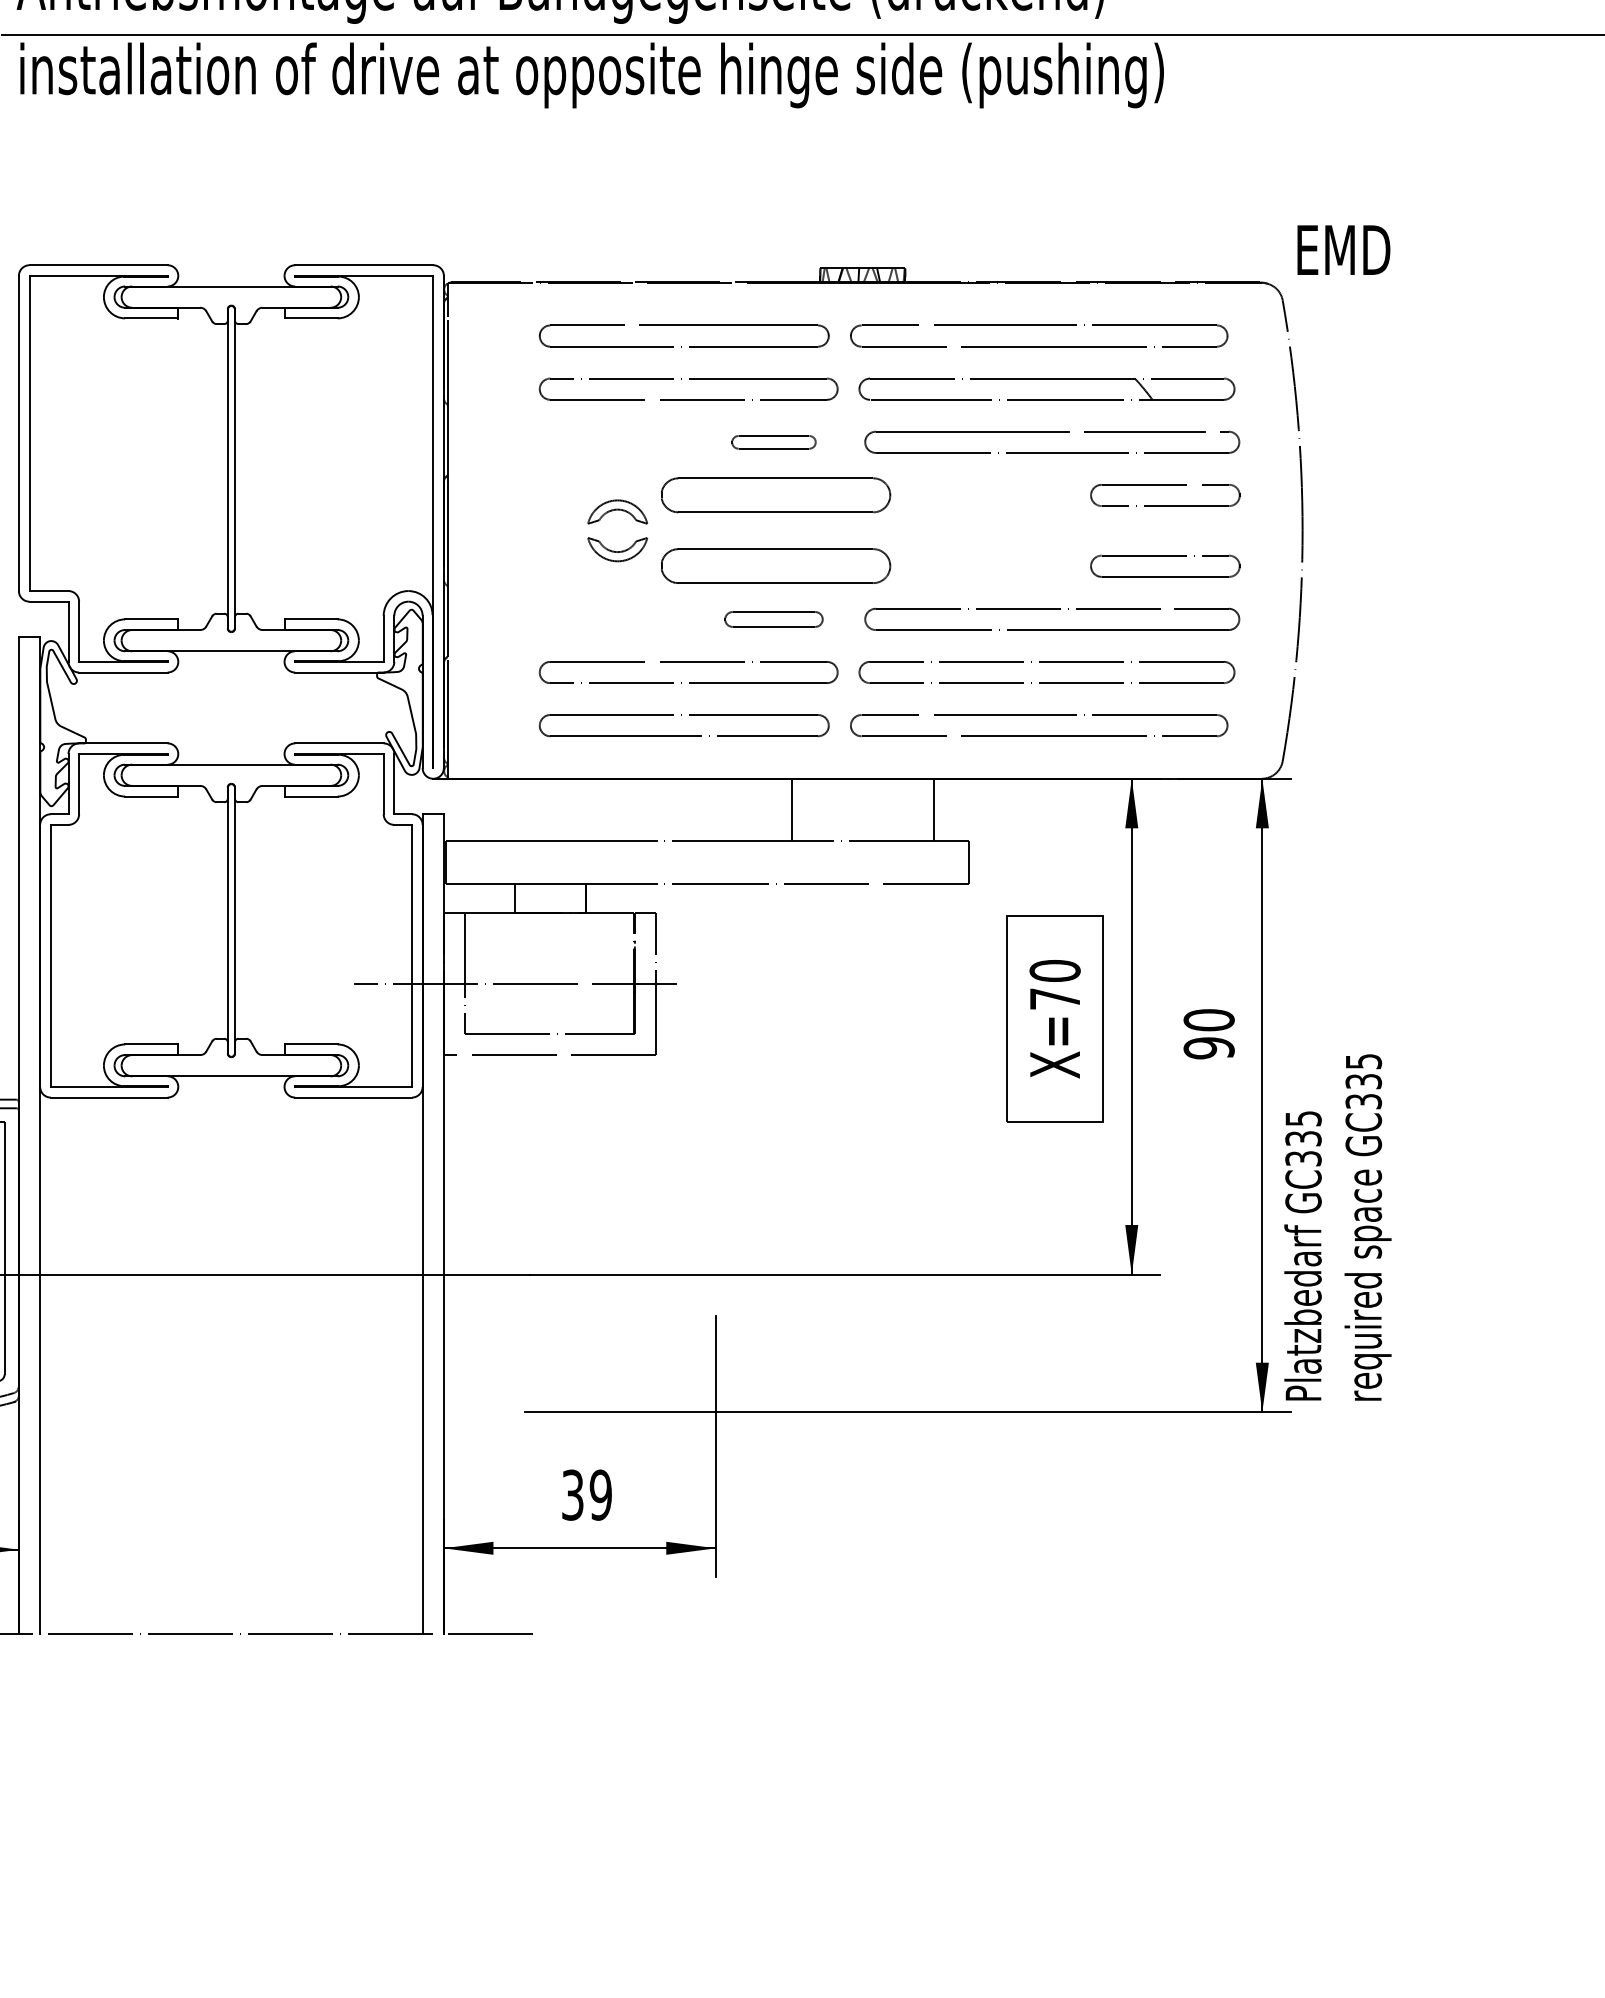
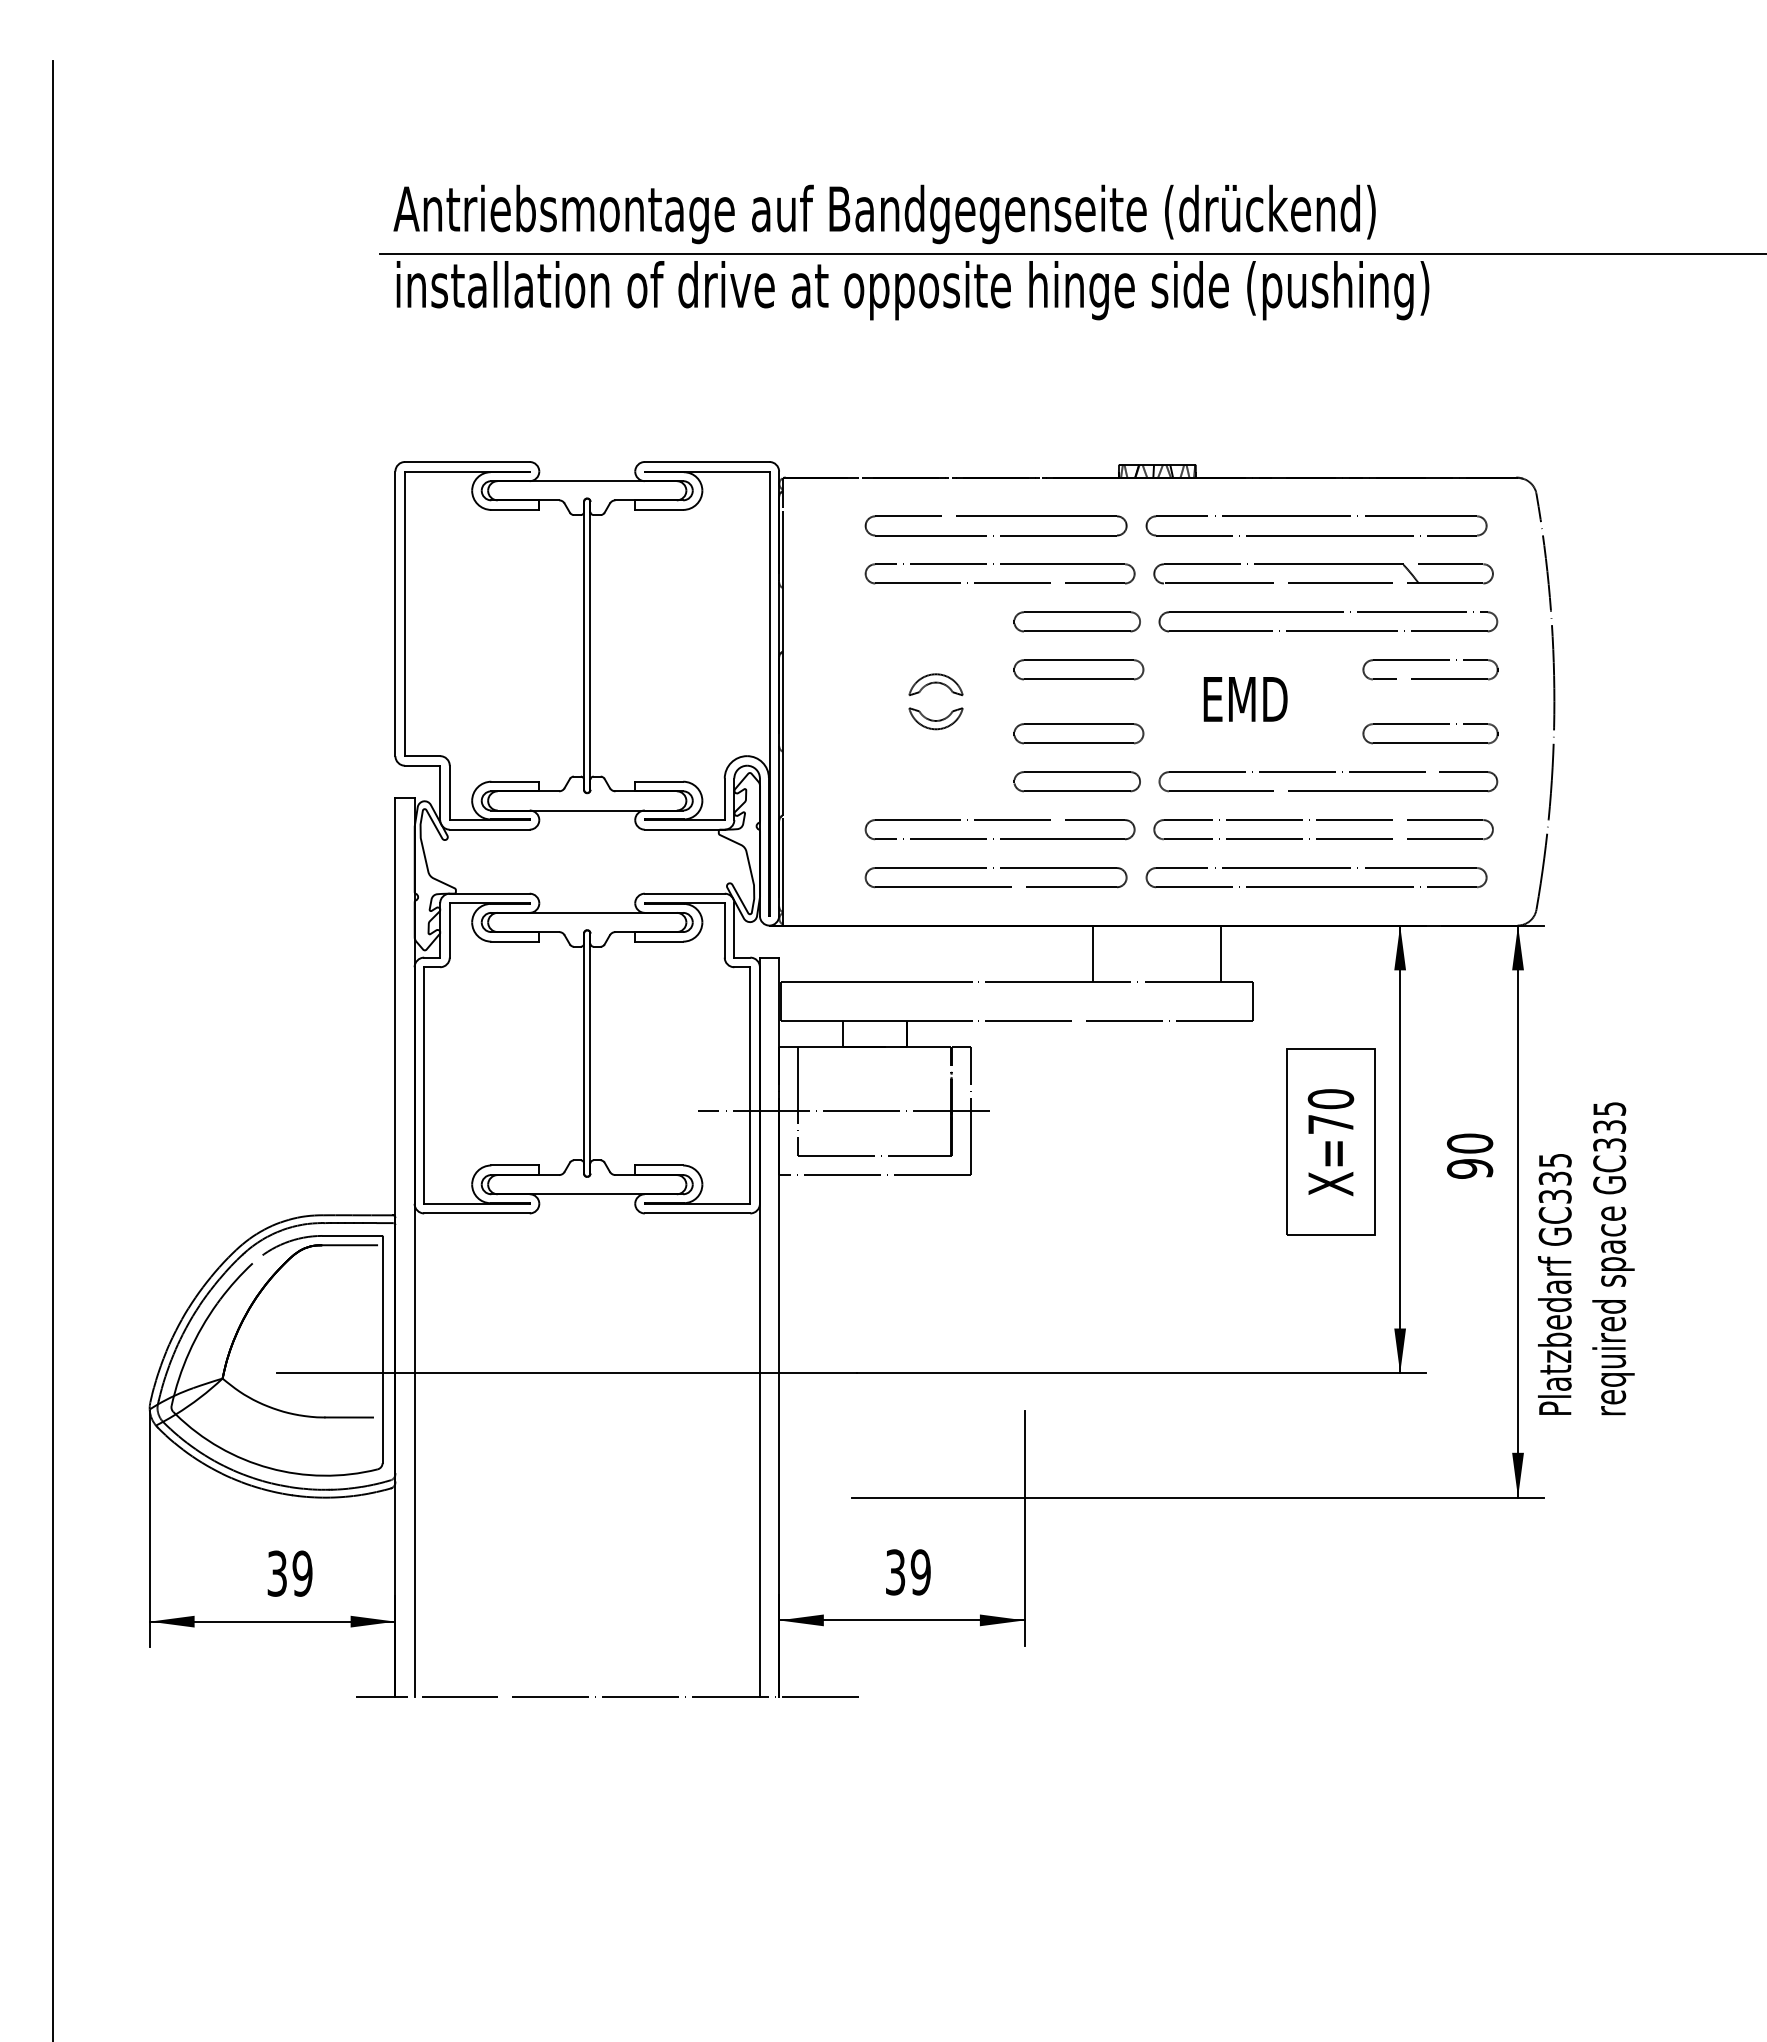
text: (1343, 250) -> (1245, 699), moved
part: (773, 441) -> (1076, 621), size x1.67
part: (775, 495) -> (1078, 669), size x0.62
part: (775, 565) -> (1078, 733), size x0.62
part: (773, 619) -> (1076, 781), size x1.43
text: (1338, 1227) -> (1586, 1258), moved

